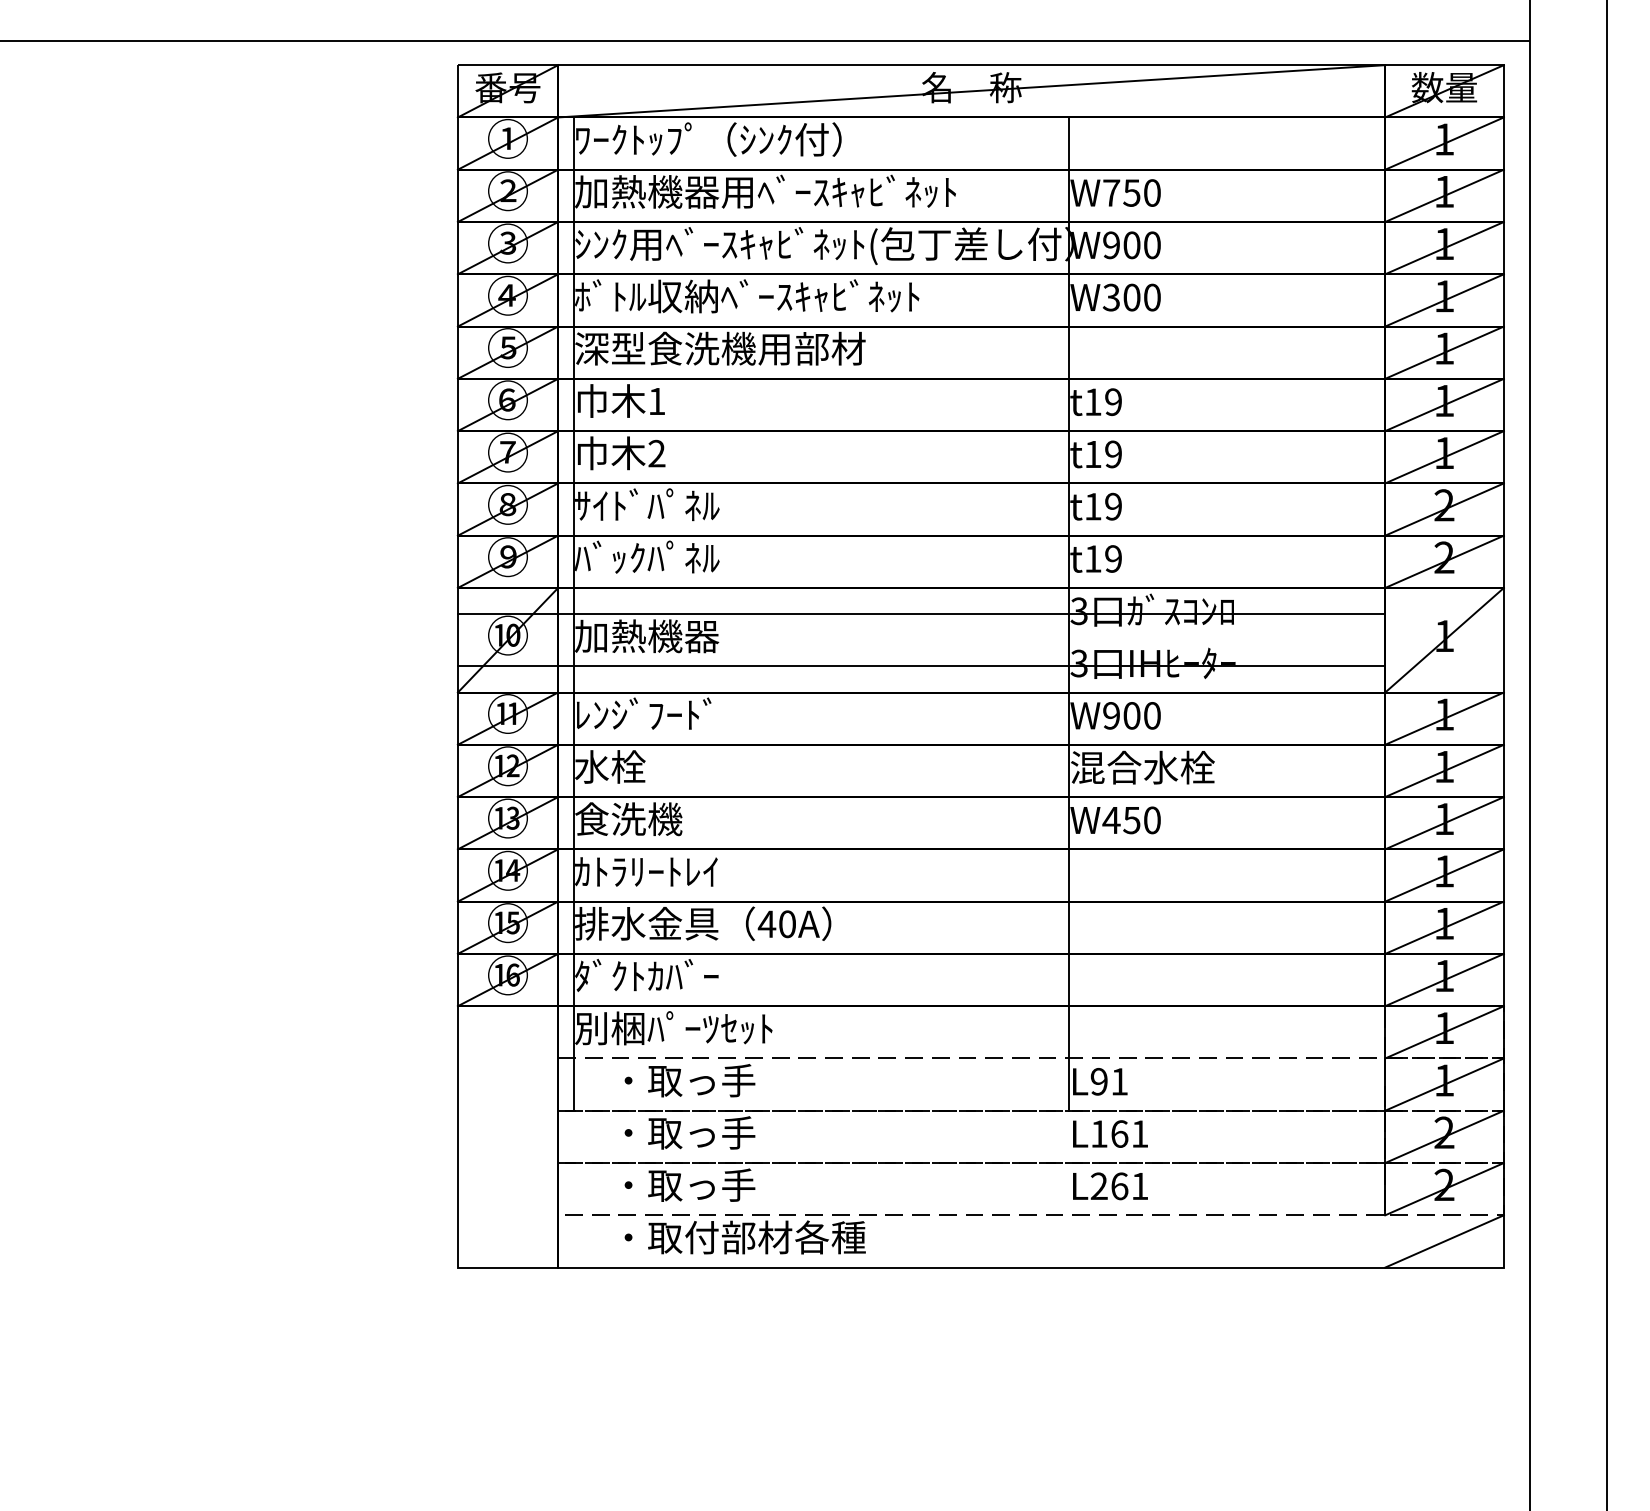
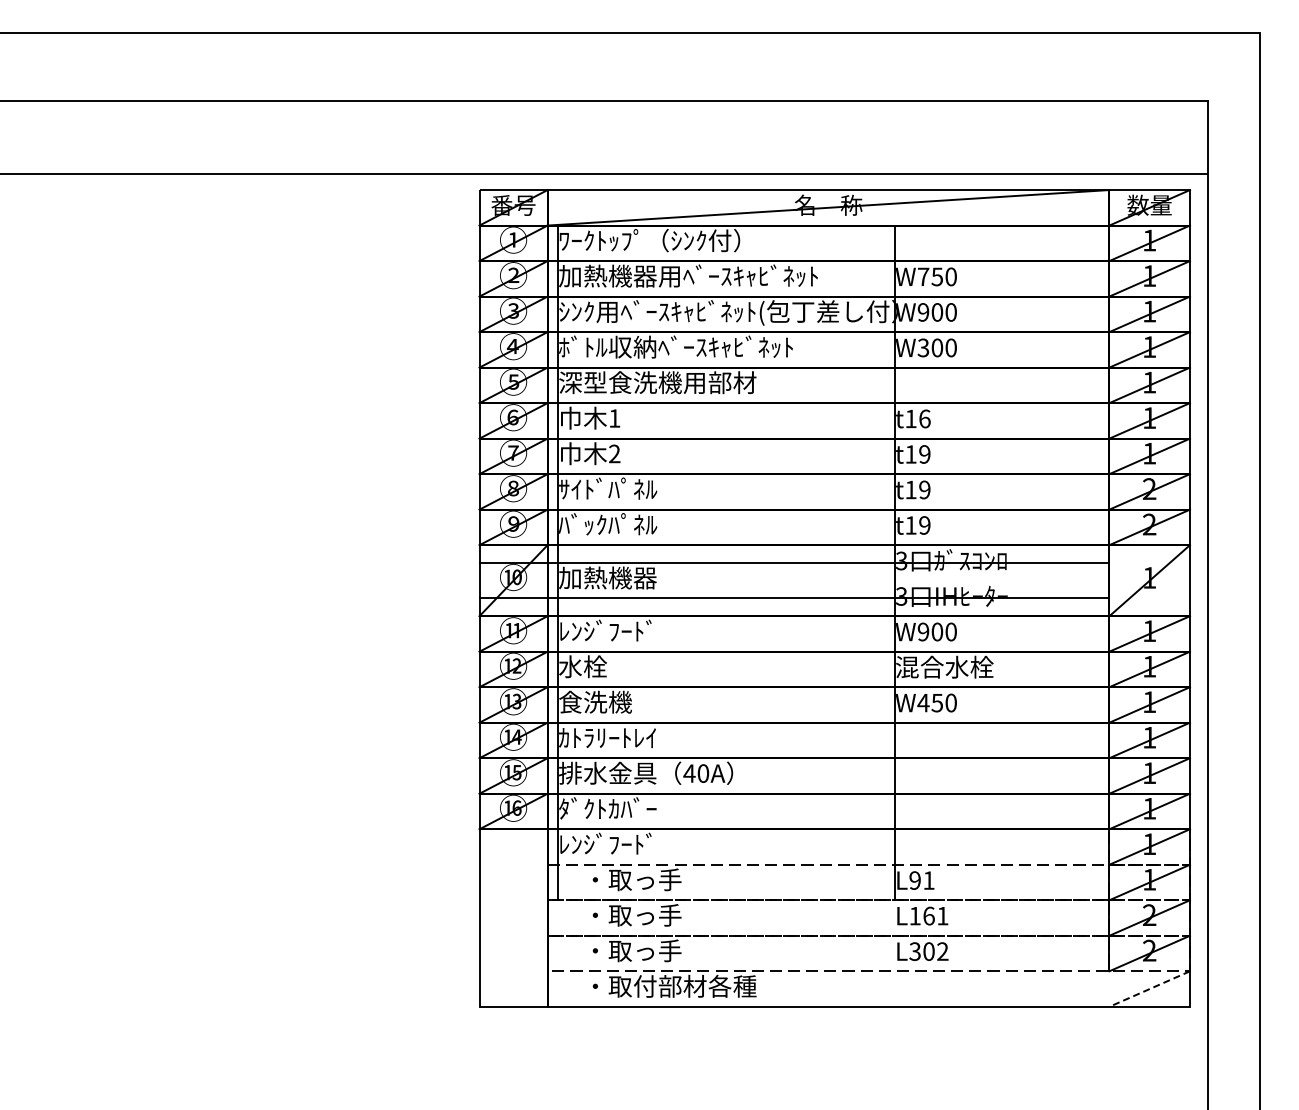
text: (1113, 401) -> (924, 418), t19 -> t16
text: (674, 1027) -> (626, 843), 別梱ﾊﾟｰﾂｾｯﾄ -> ﾚﾝｼﾞﾌｰﾄﾞ
text: (1118, 1186) -> (928, 951), L261 -> L302
line: (1444, 1242) -> (1149, 989), solid -> dashed

